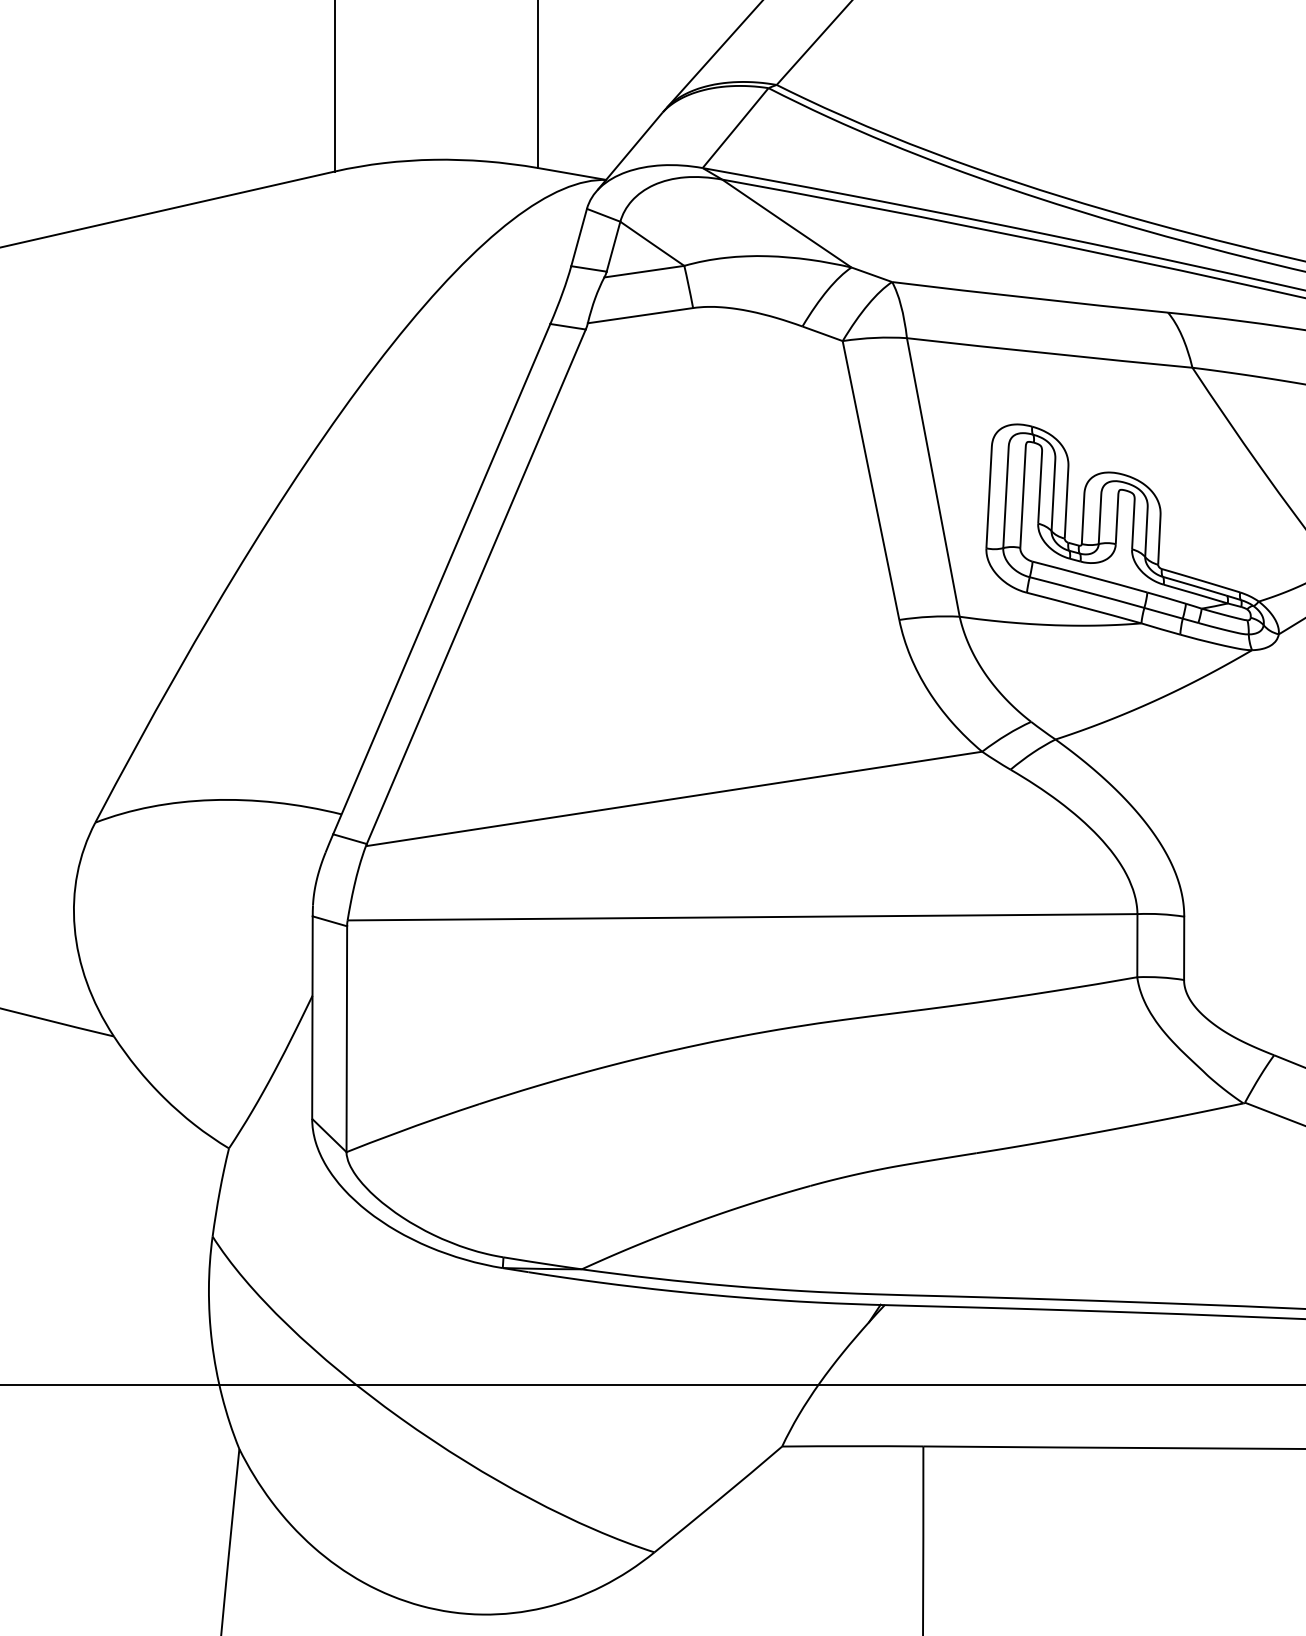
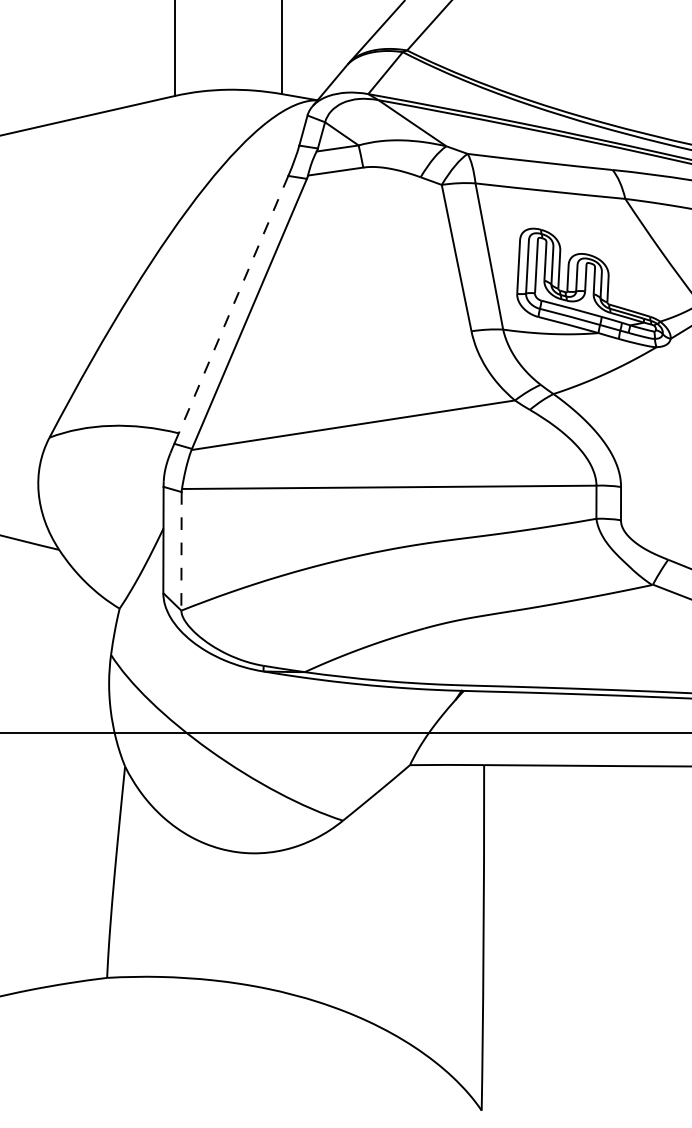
line: (442, 578) -> (231, 309), solid -> dashed
line: (346, 1039) -> (181, 551), solid -> dashed

